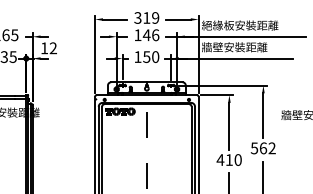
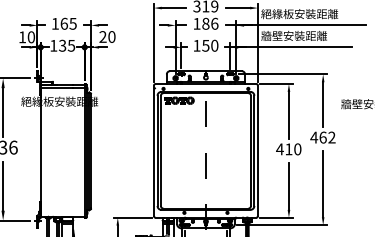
text: (146, 34) -> (205, 23), 146 -> 186
text: (48, 47) -> (107, 36), 12 -> 20
text: (254, 148) -> (314, 137), 562 -> 462

